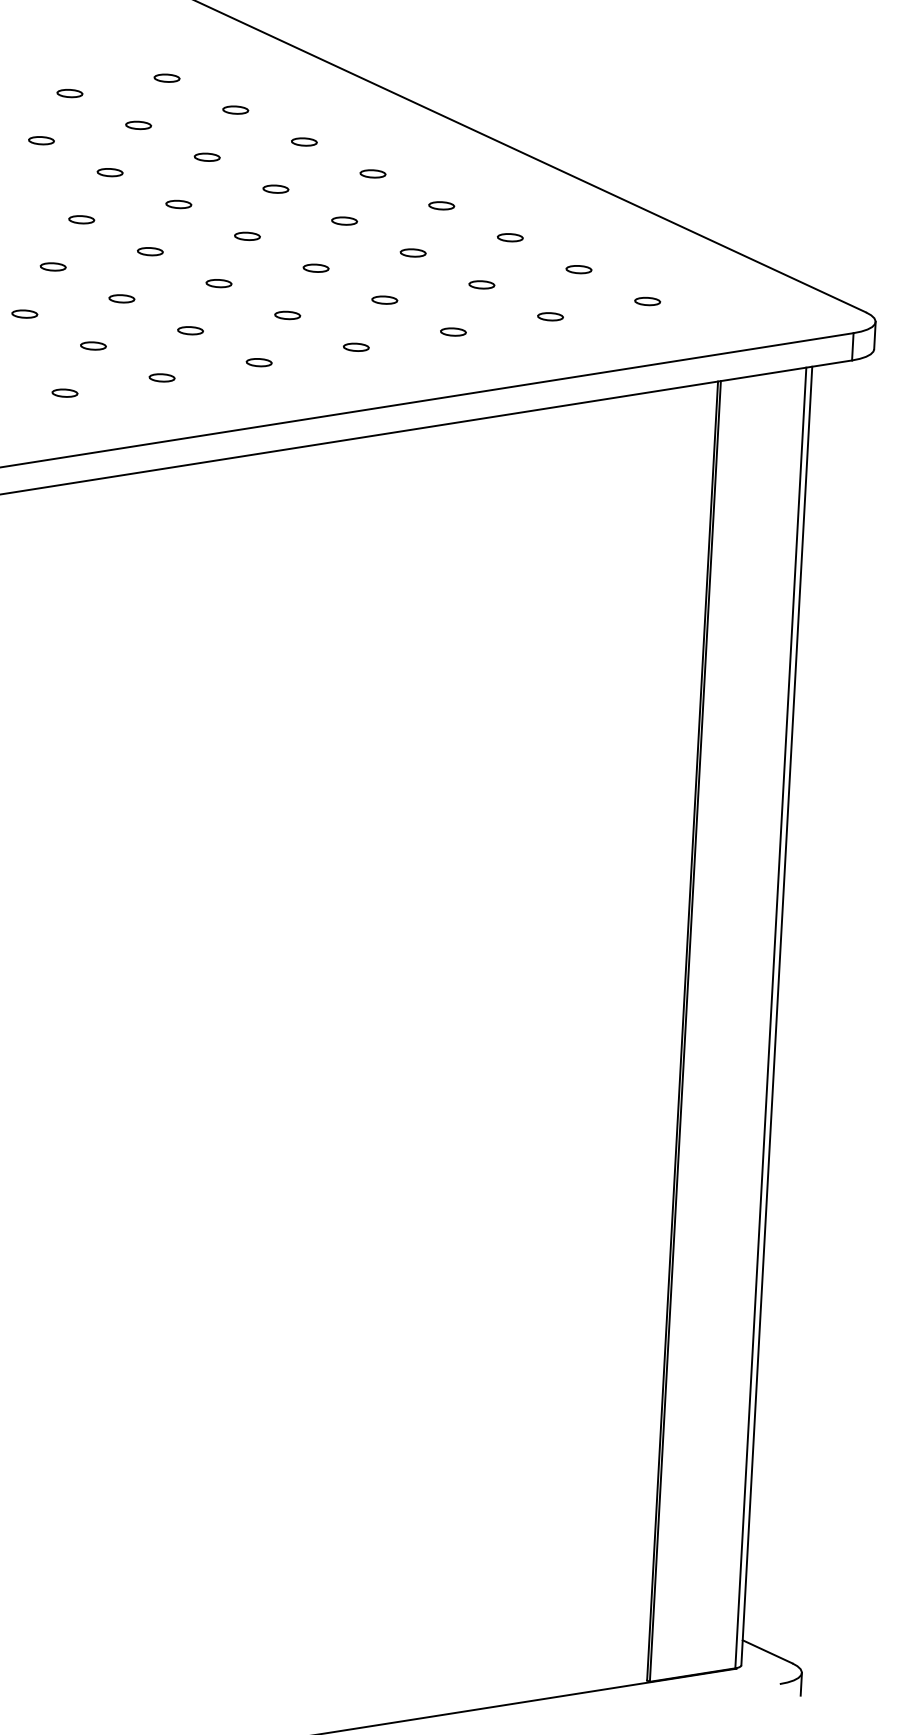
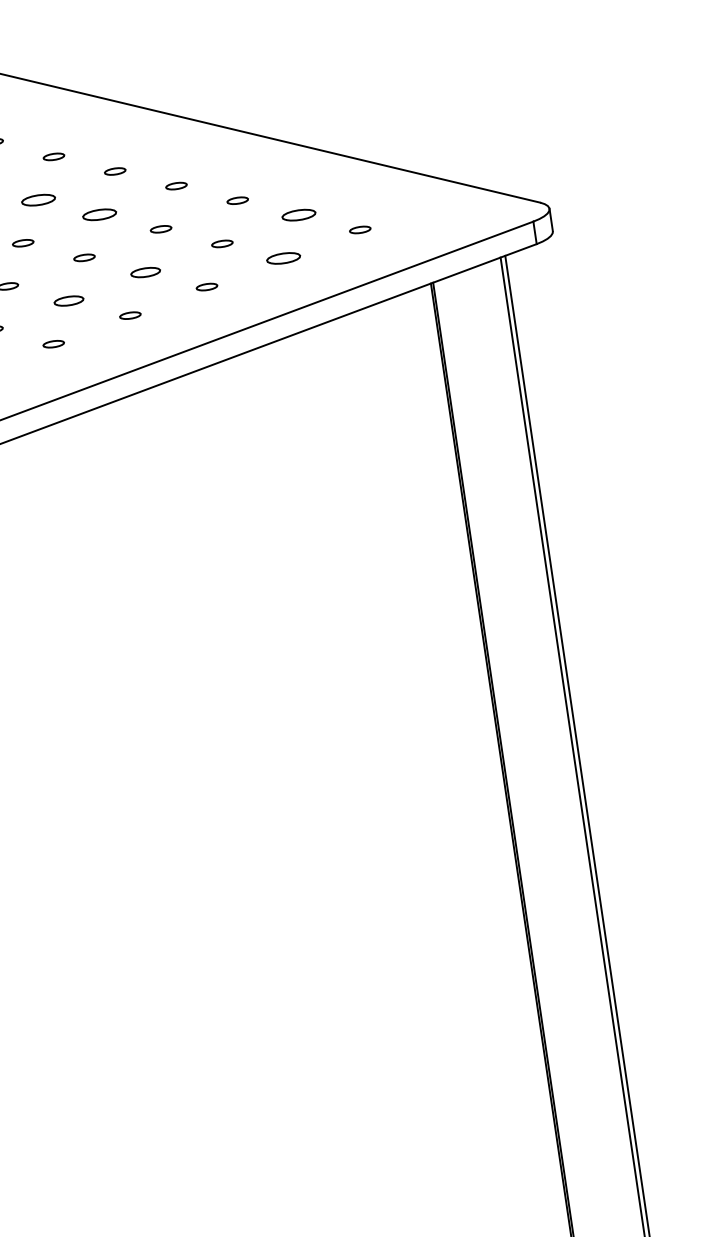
part: (275, 188) -> (38, 199), size x1.6
part: (344, 220) -> (99, 214), size x1.6
part: (578, 269) -> (298, 215), size x1.6
part: (384, 299) -> (145, 271), size x1.4
part: (287, 315) -> (69, 301), size x1.4
part: (550, 316) -> (283, 258), size x1.6

